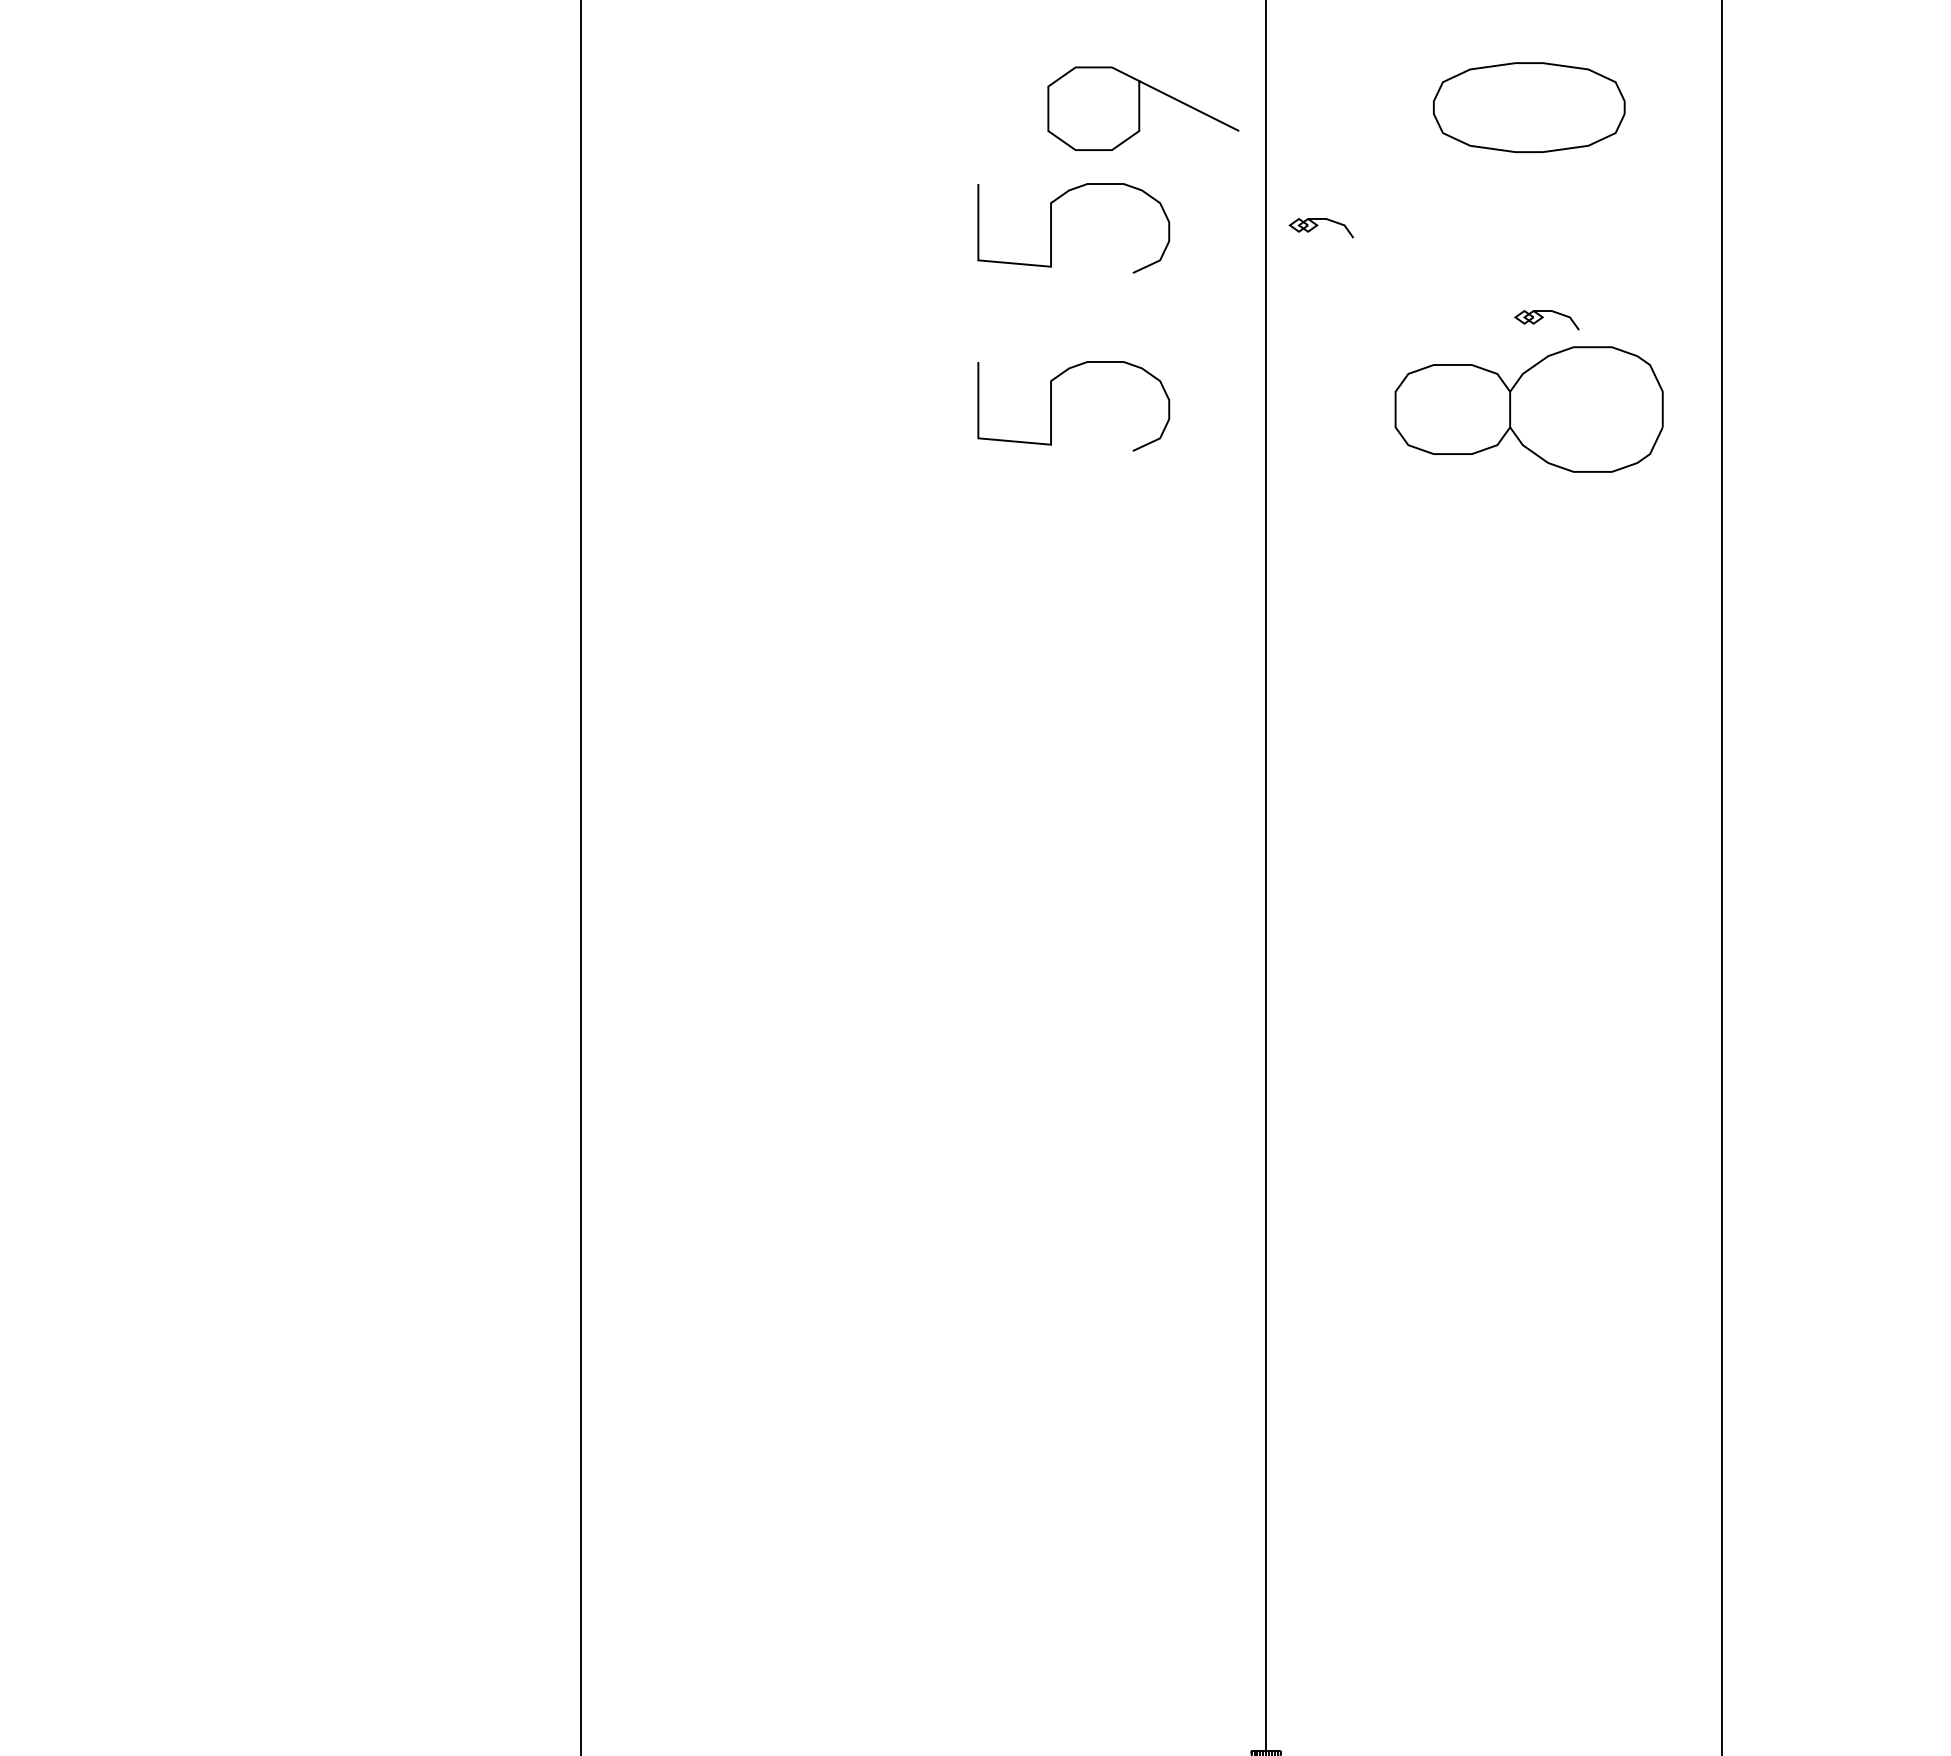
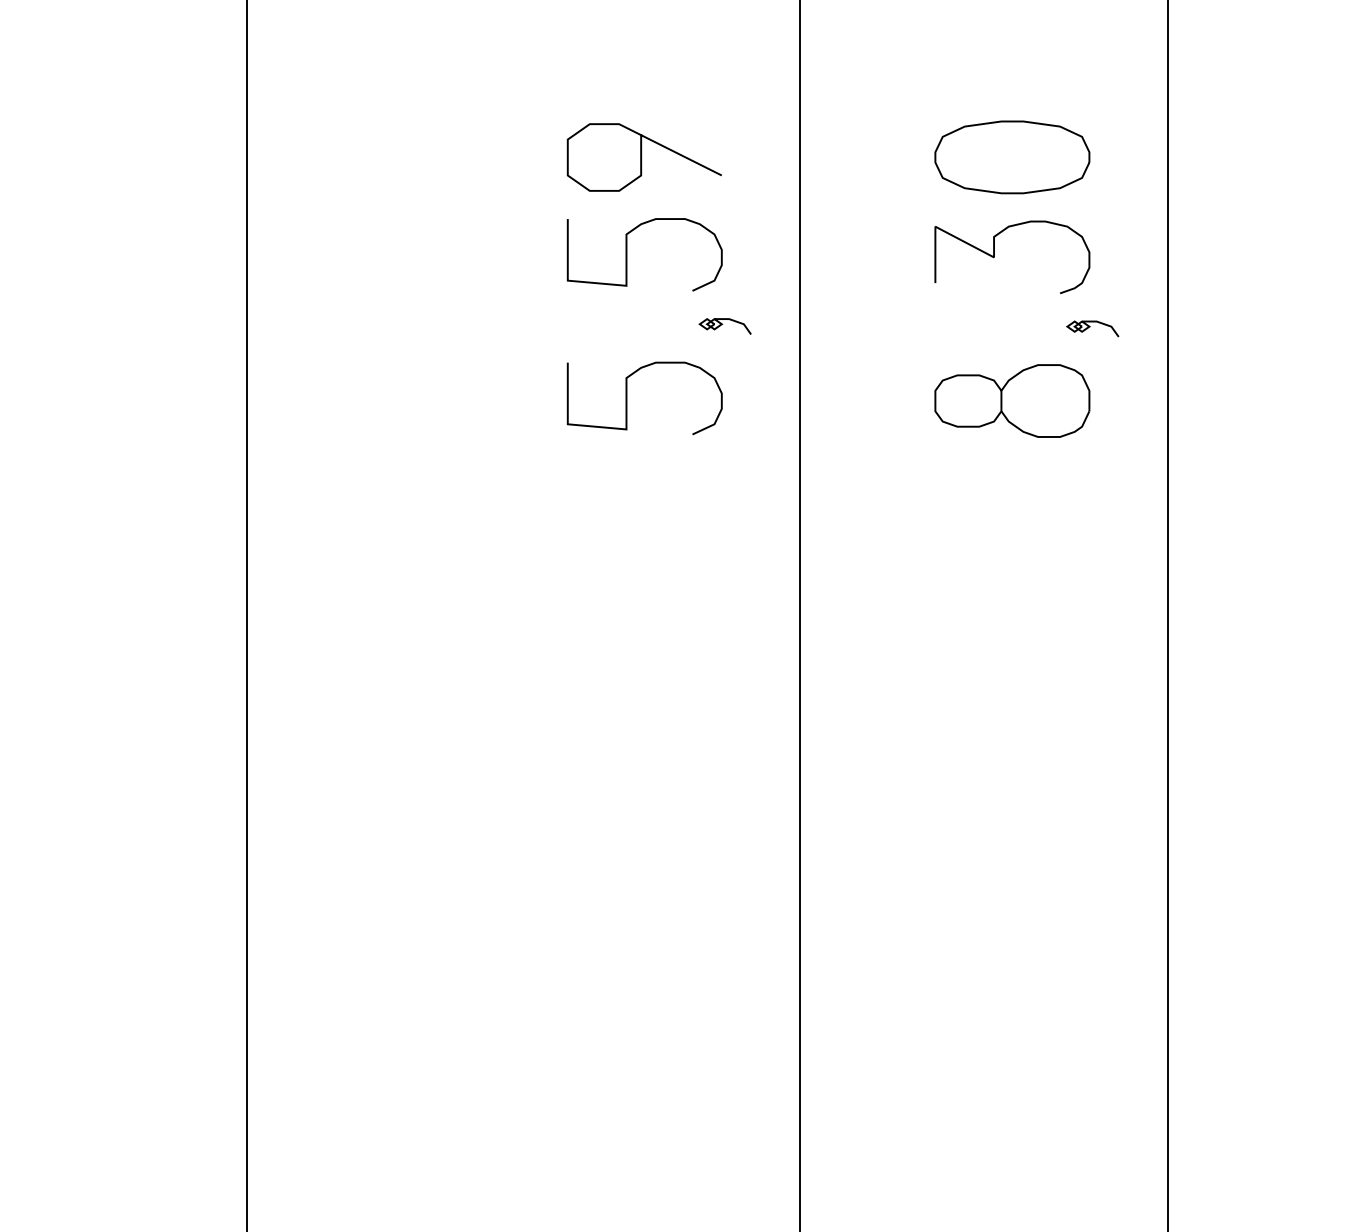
curve: (1140, 108) -> (642, 157), moved
part: (1320, 228) -> (724, 326), moved
curve: (1507, 231) -> (994, 257), added
part: (1546, 320) -> (1092, 329), moved
part: (1529, 409) -> (1012, 401), size x0.71

